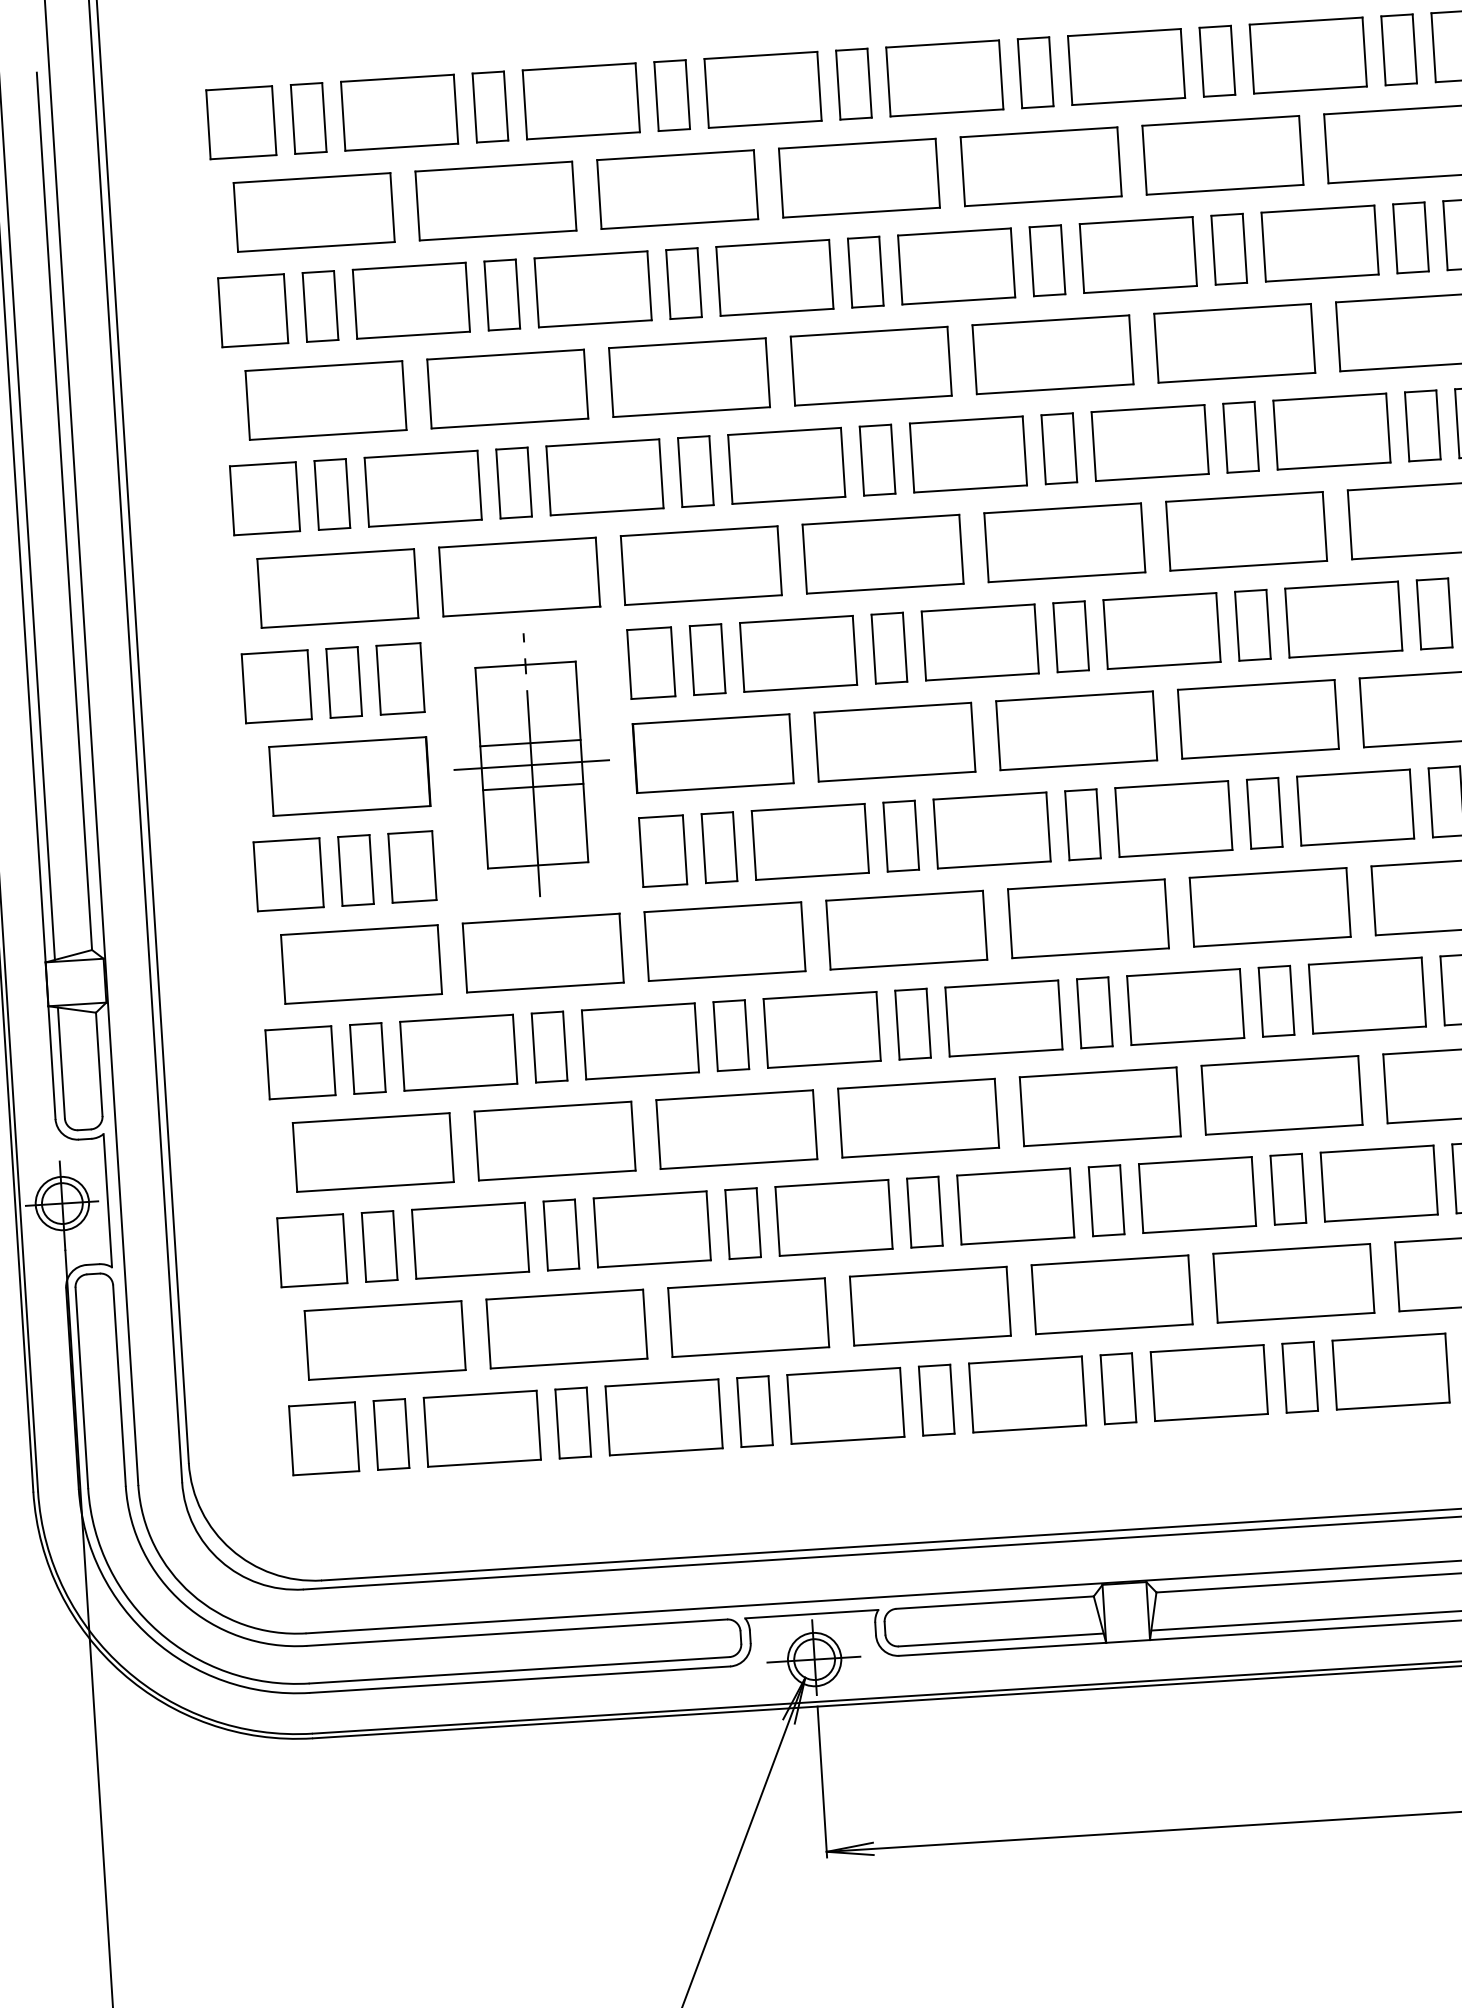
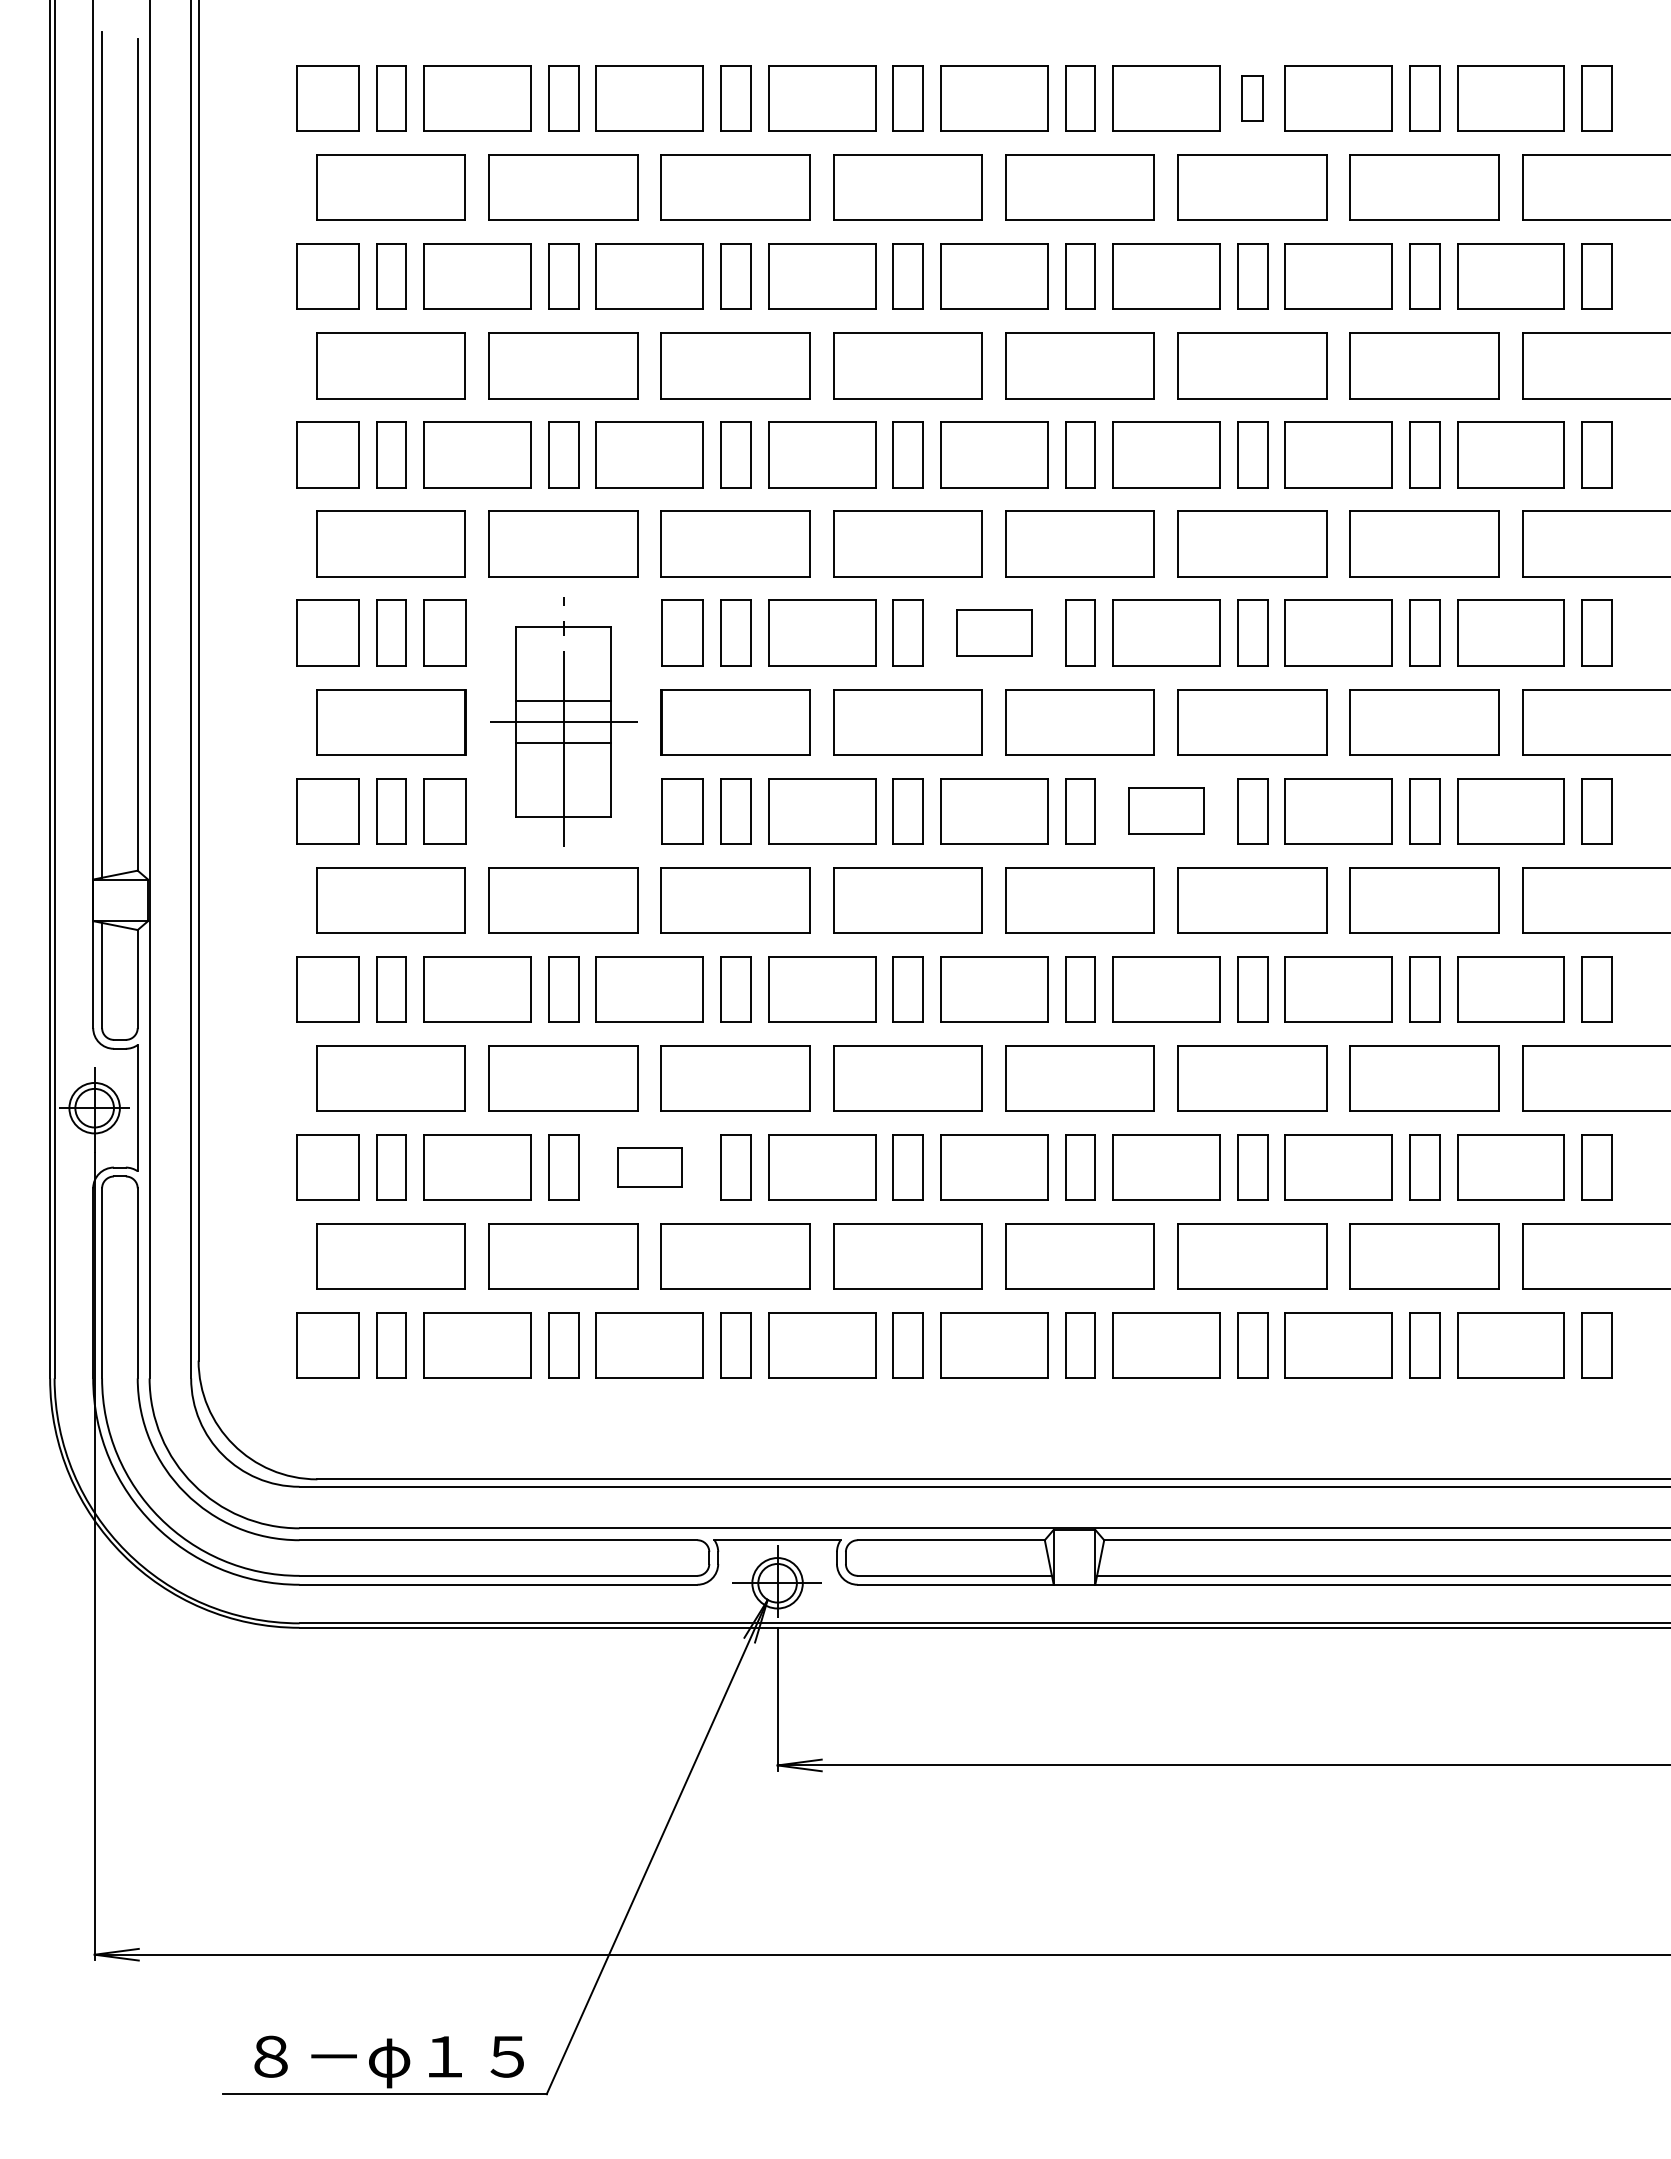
part: (1217, 61) -> (1252, 98), size x0.7
part: (980, 641) -> (994, 632), size x0.7
part: (1173, 819) -> (1166, 811), size x0.7
part: (651, 1229) -> (649, 1167), size x0.6

